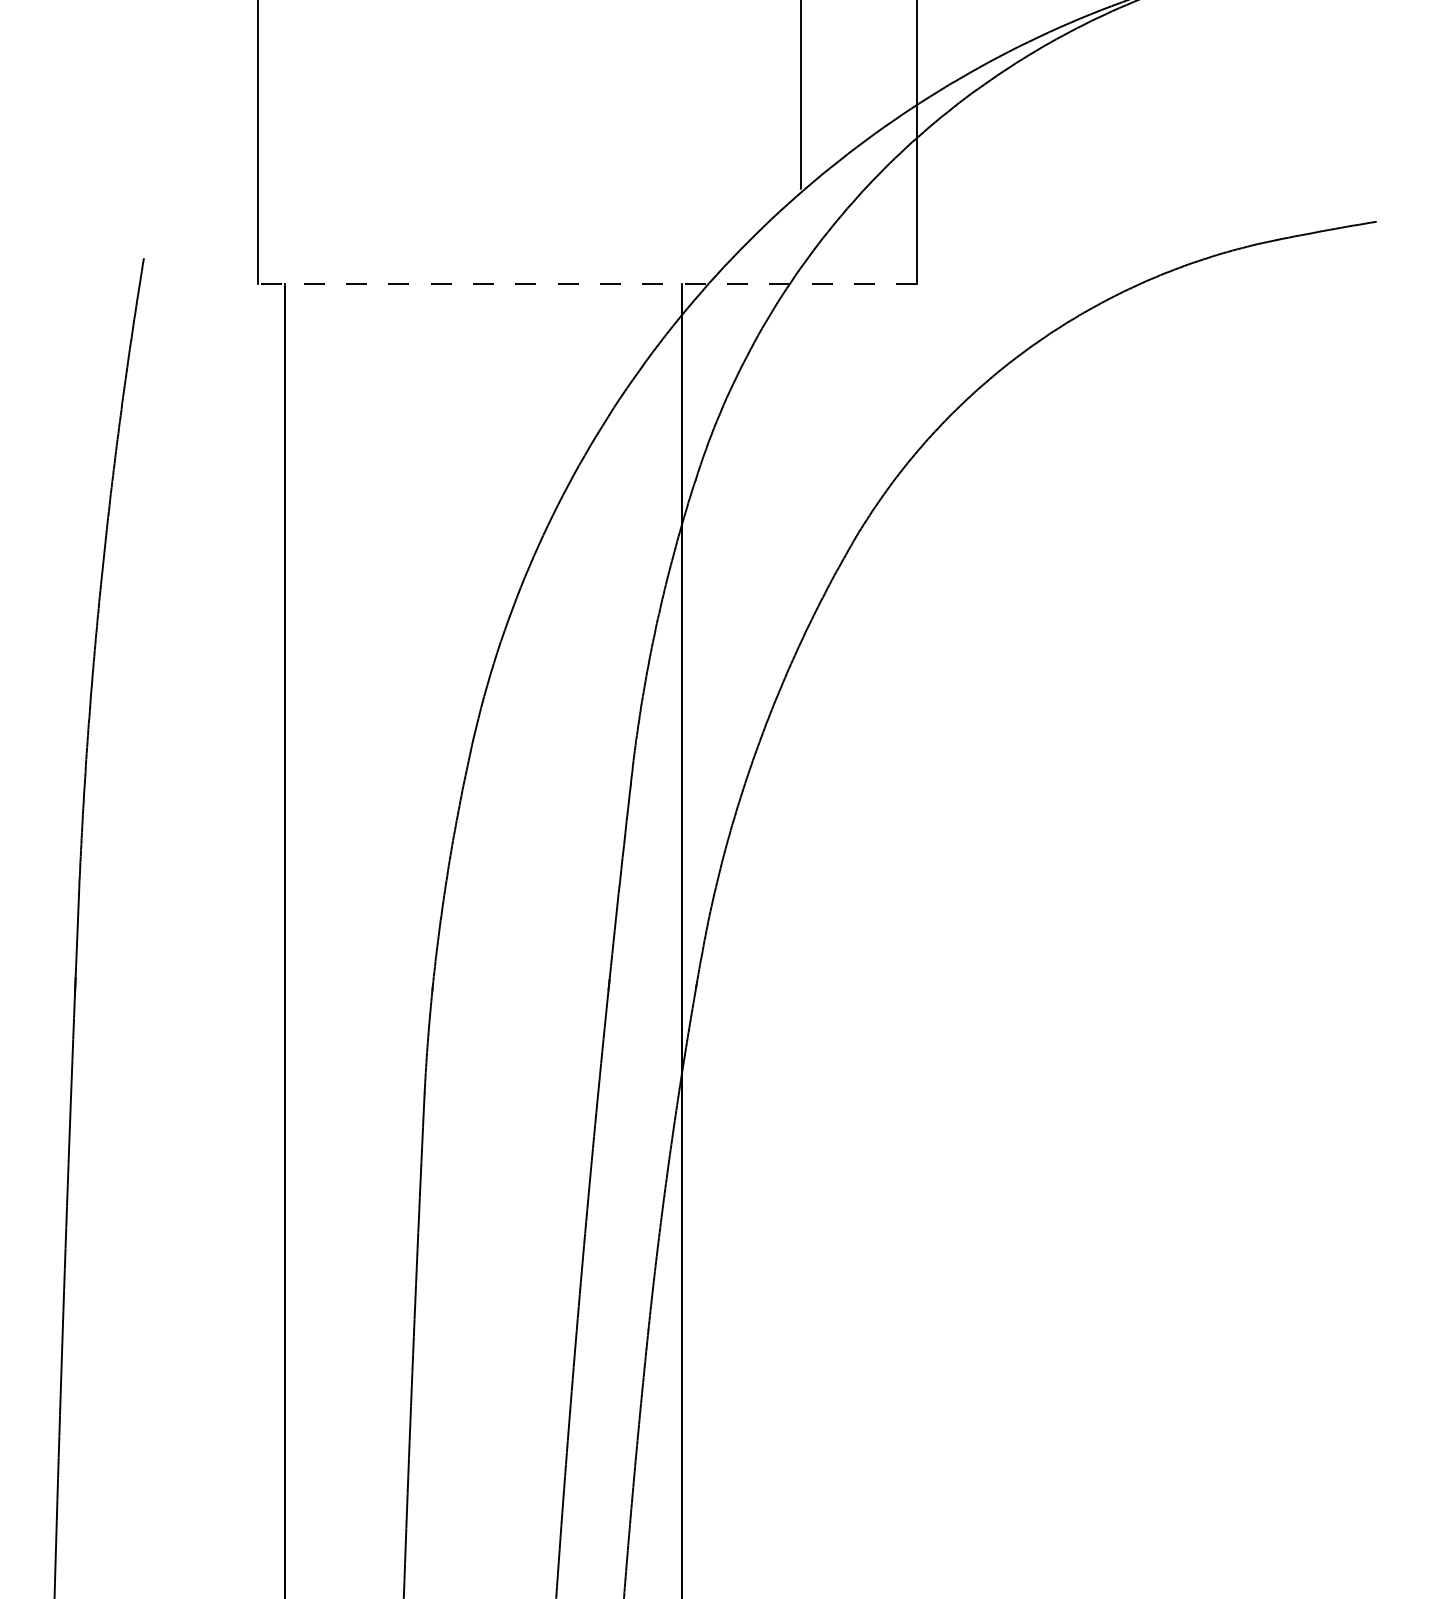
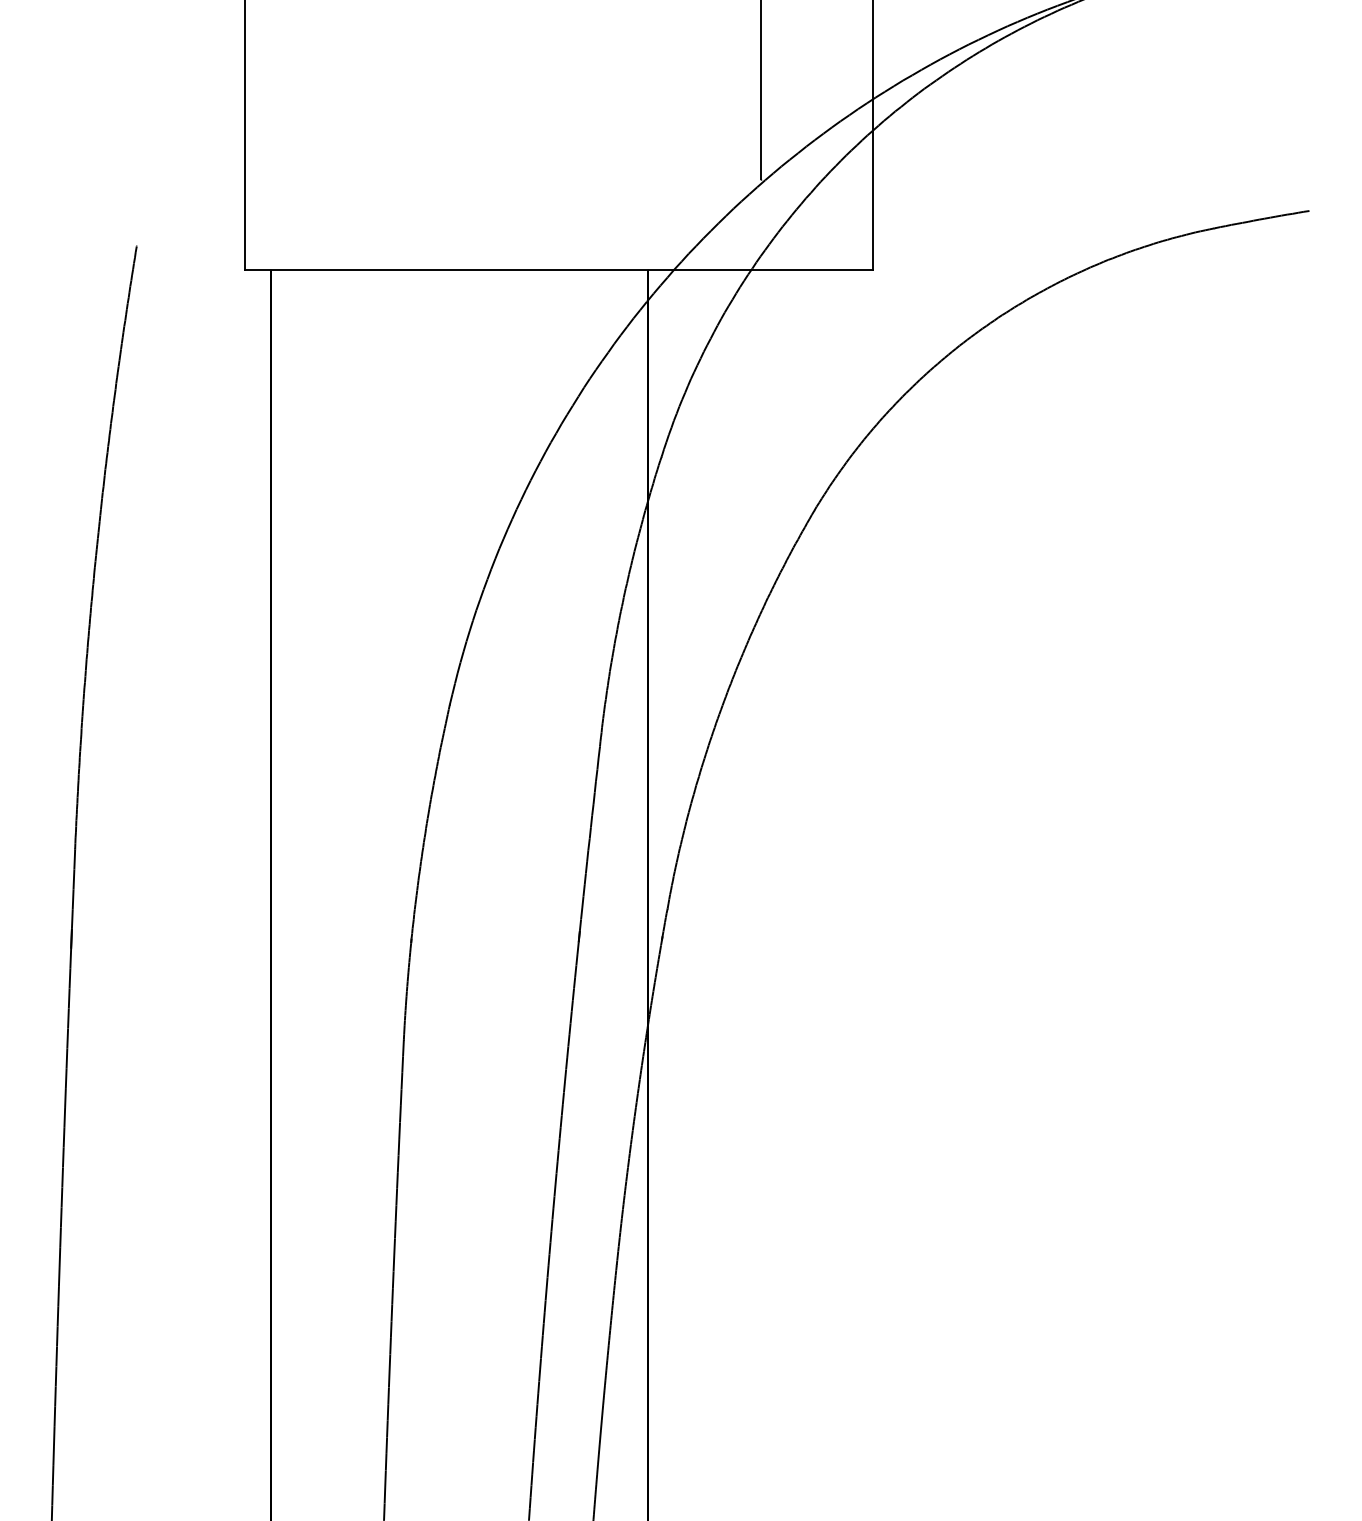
line: (587, 283) -> (558, 269), dashed -> solid

